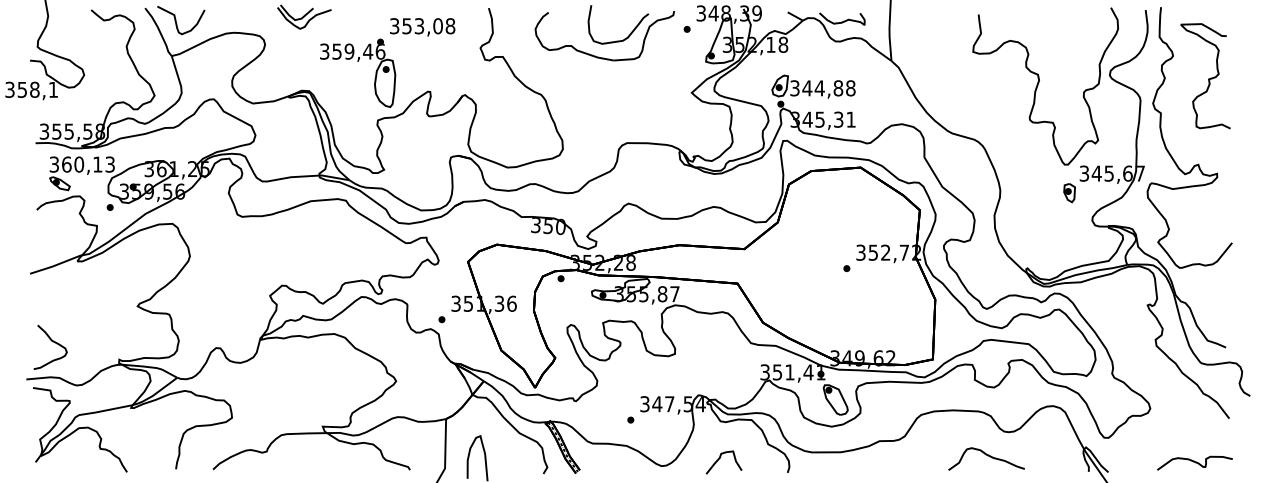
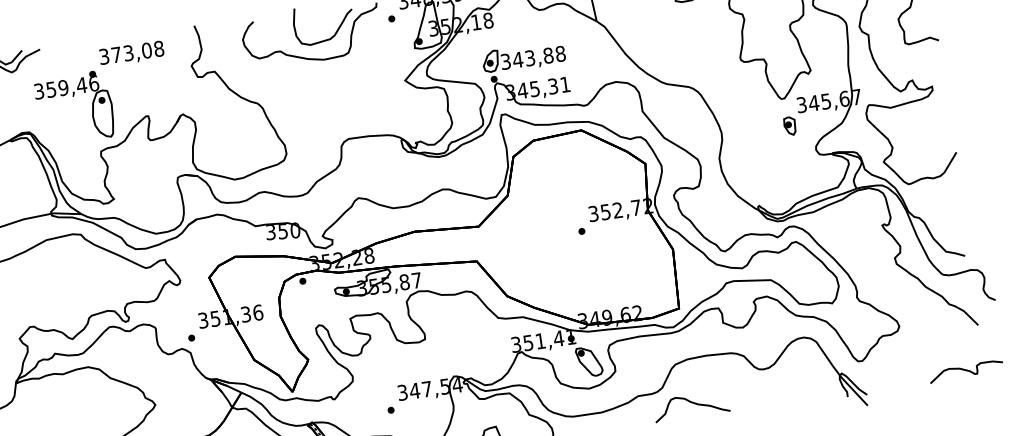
text: (406, 26) -> (115, 55), 353,08 -> 373,08
text: (819, 88) -> (529, 58), 344,88 -> 343,88
curve: (987, 456) -> (692, 403), moved
curve: (1194, 462) -> (965, 370), moved

